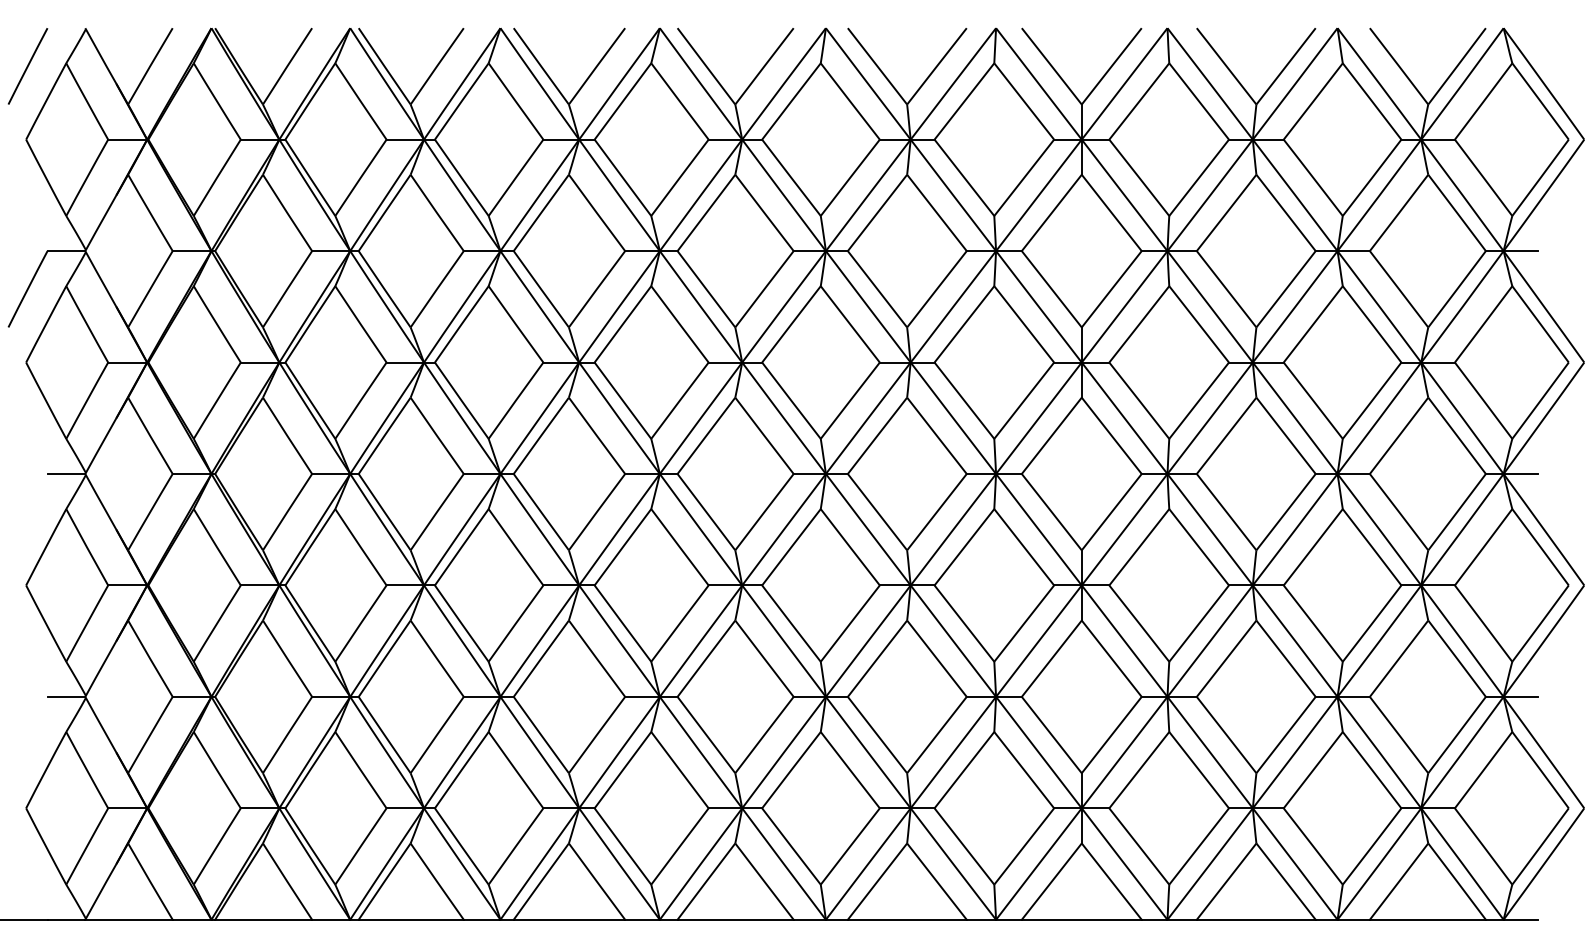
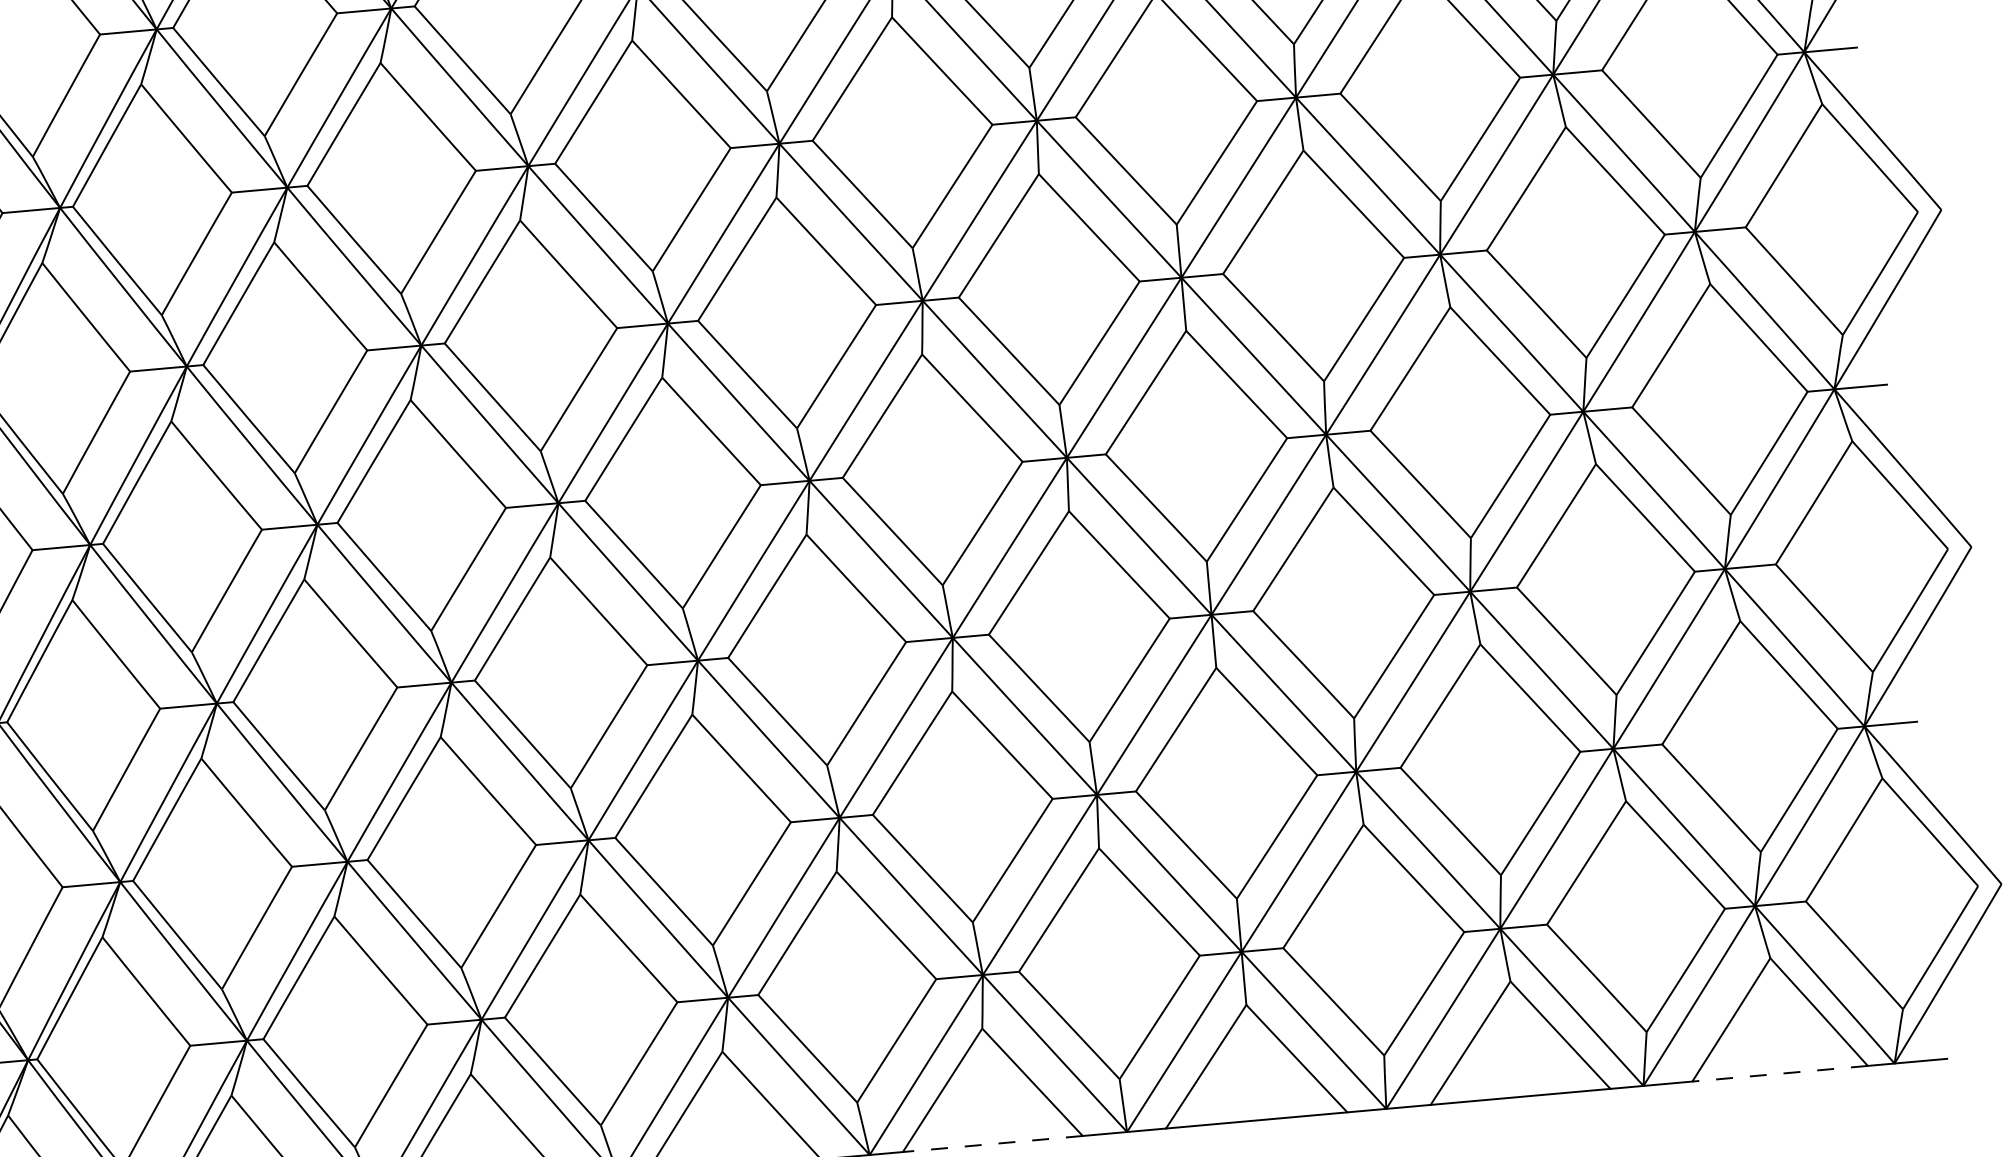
line: (906, 919) -> (991, 1143), solid -> dashed
line: (1427, 919) -> (1779, 1073), solid -> dashed

